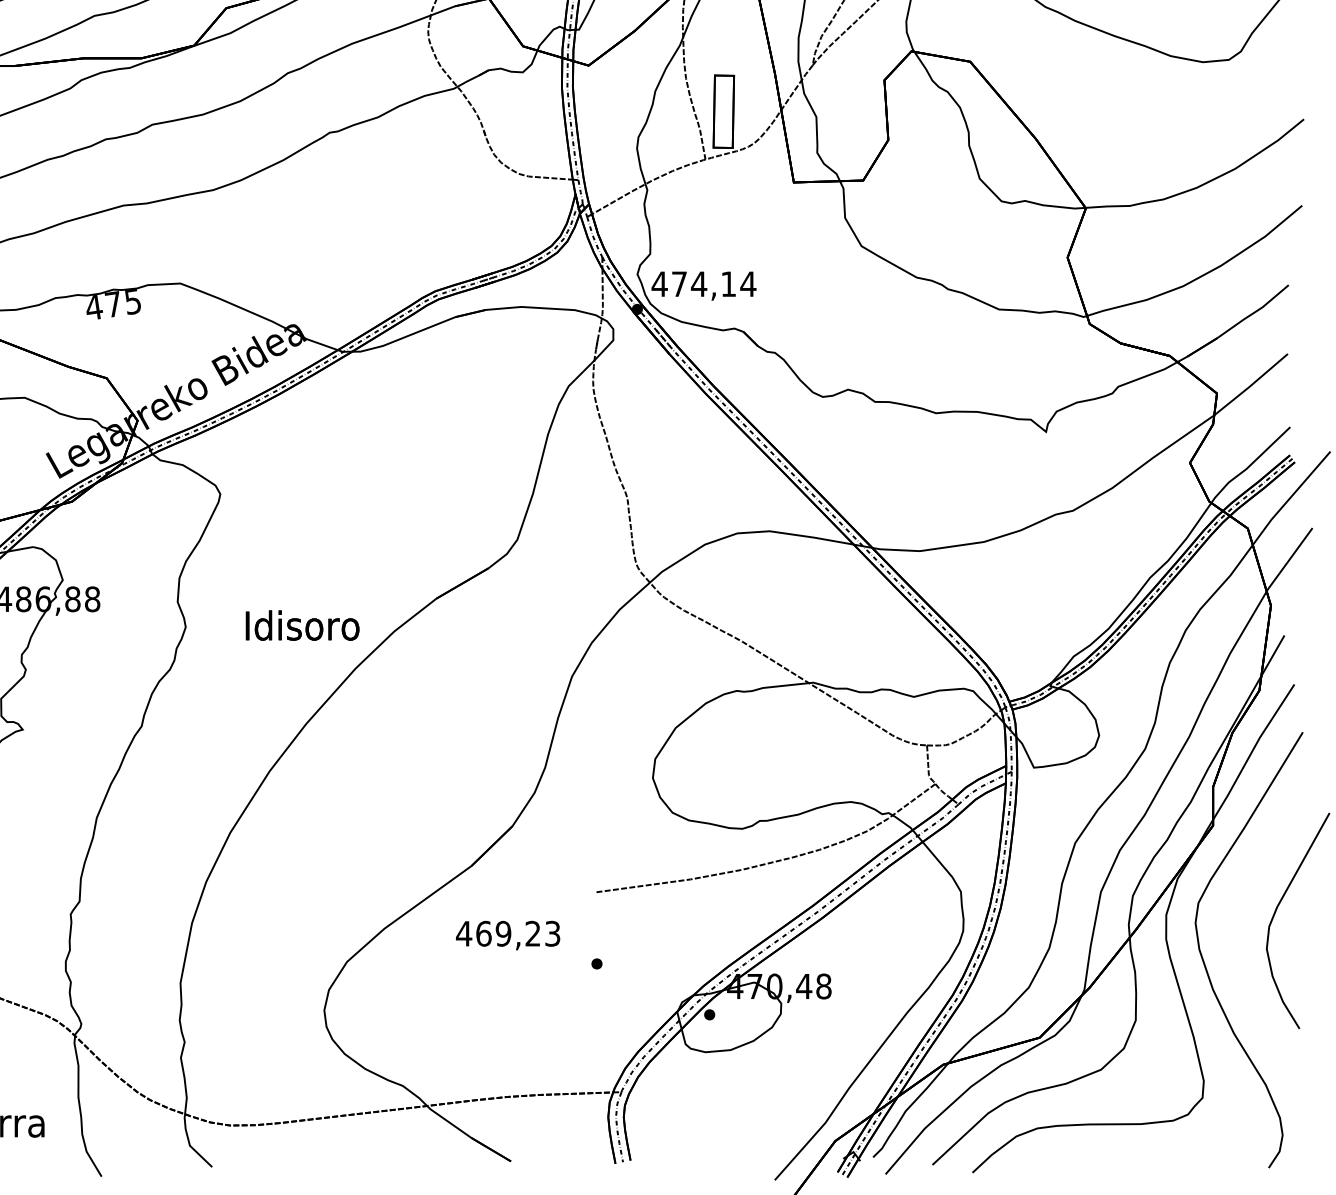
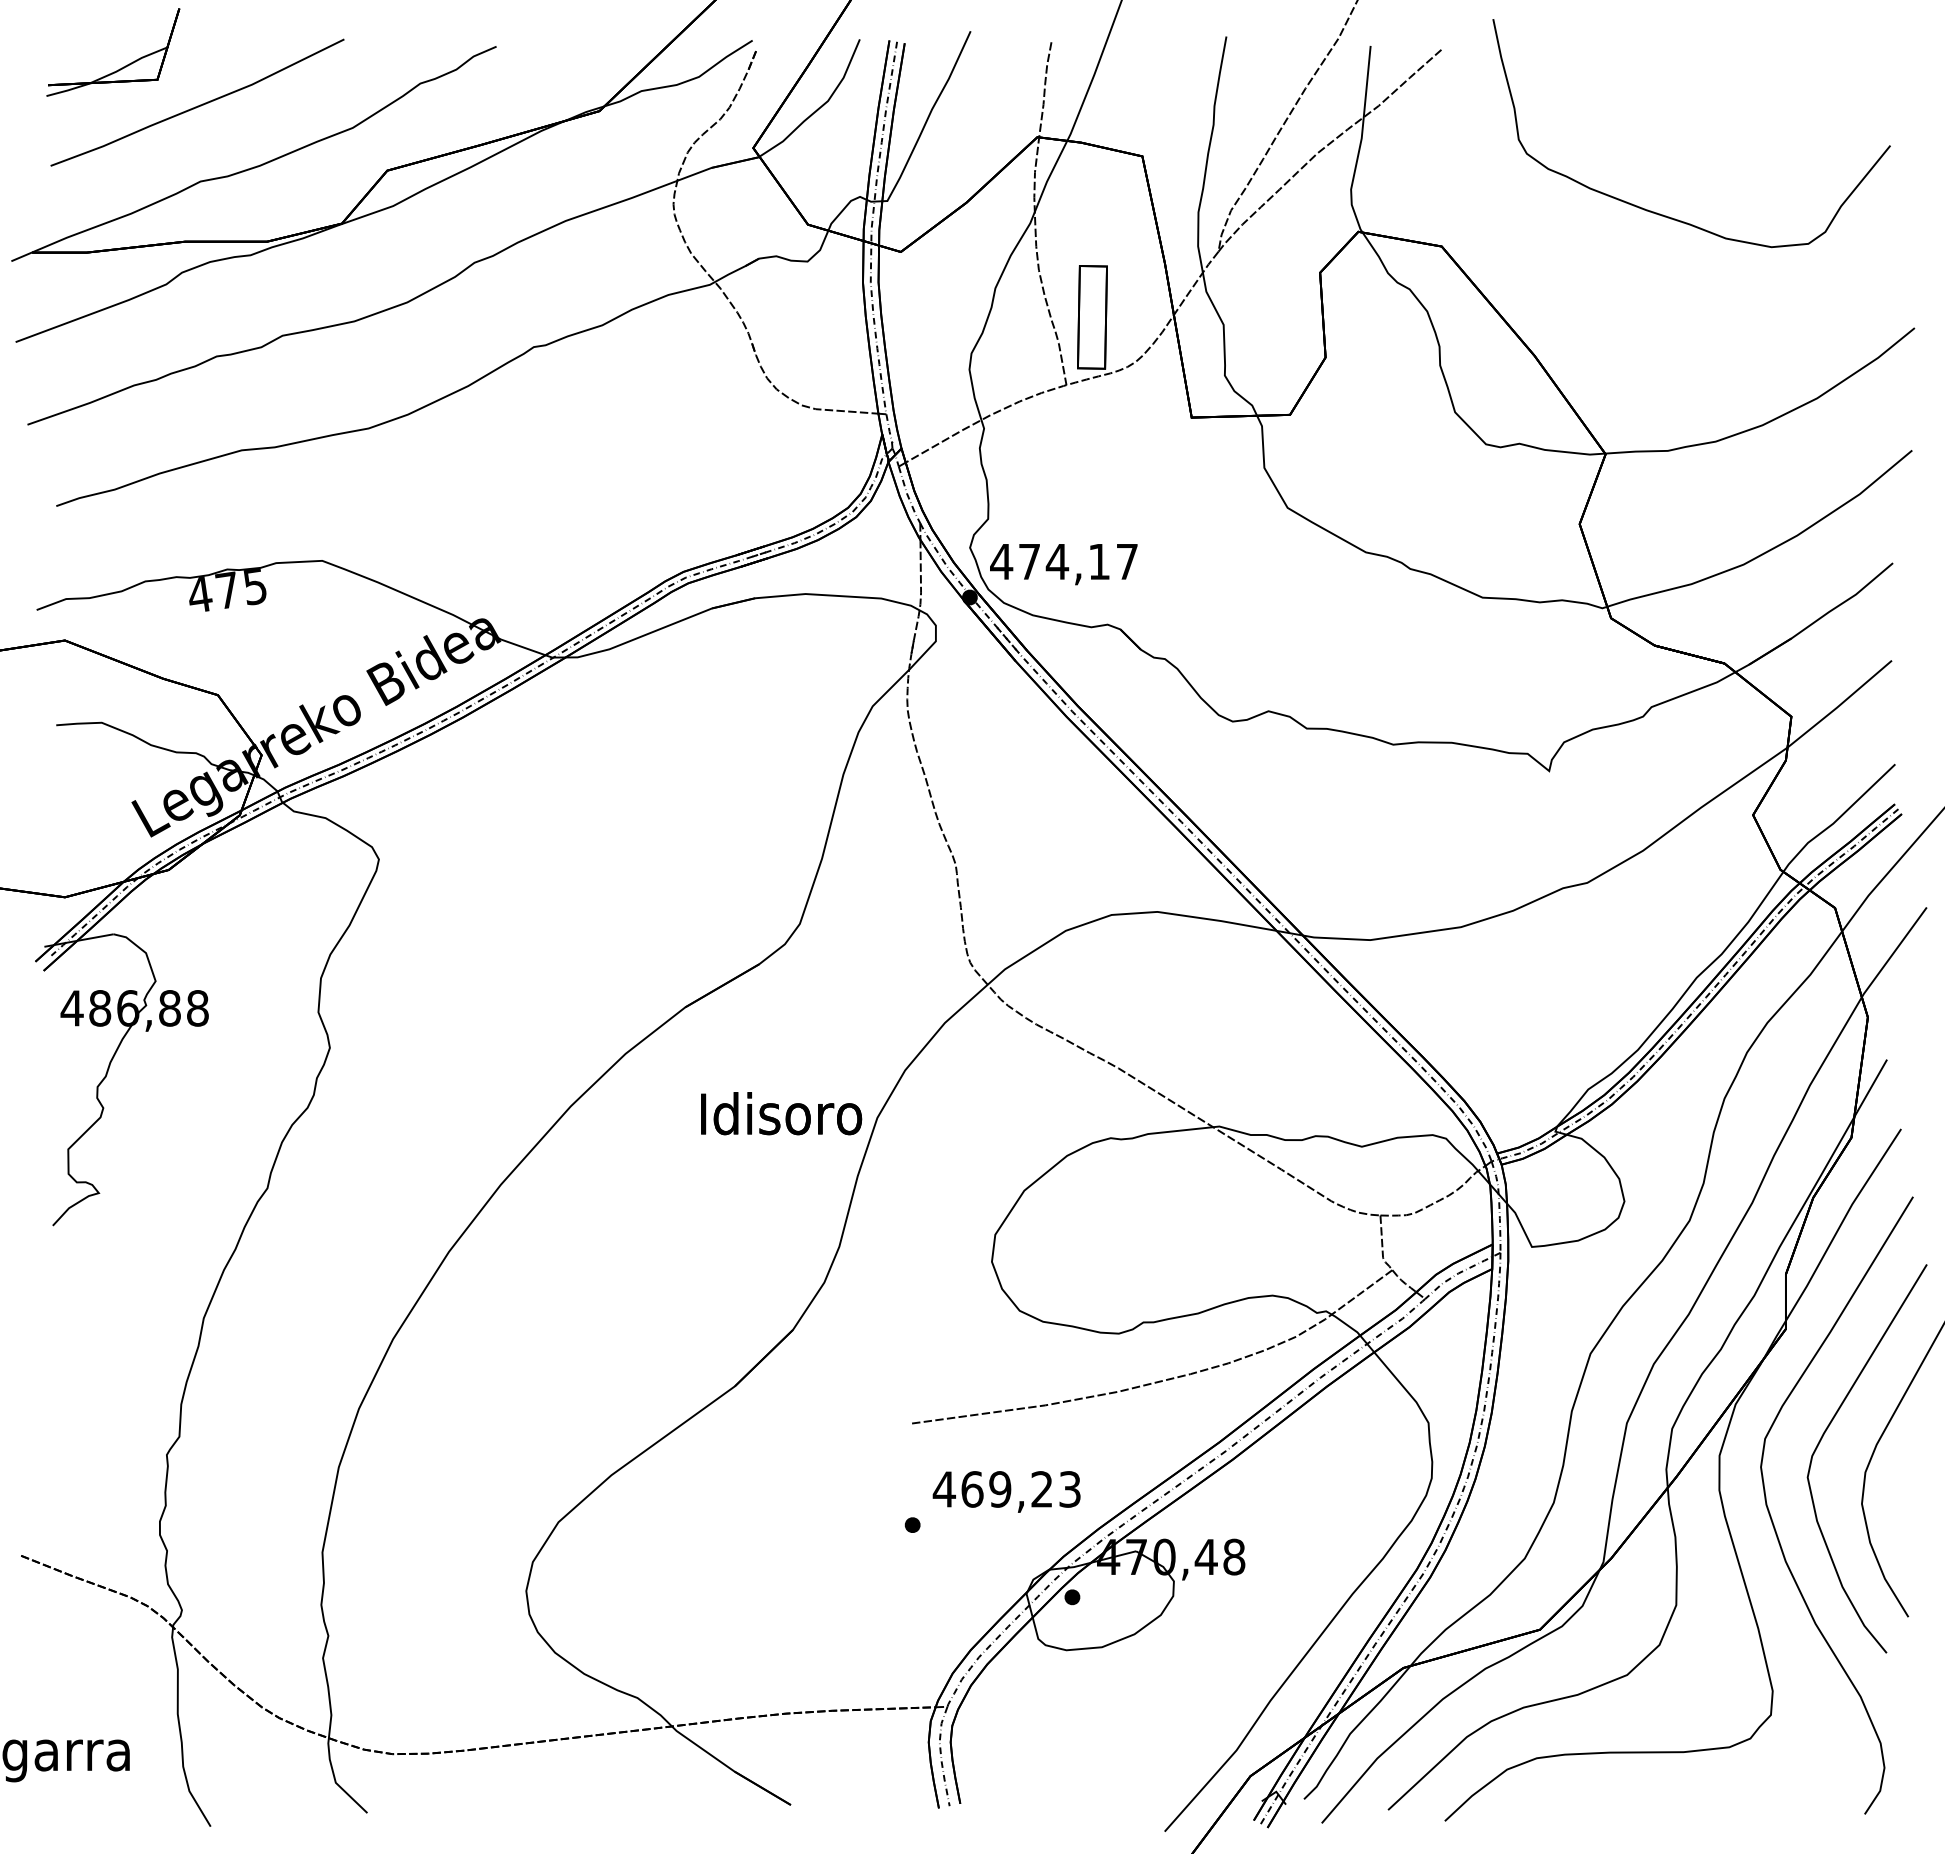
text: (747, 284) -> (1126, 561), 474,14 -> 474,17
text: (302, 625) -> (781, 1113), moved
curve: (1241, 897) -> (1826, 1431), added
text: (507, 935) -> (1006, 1491), moved

